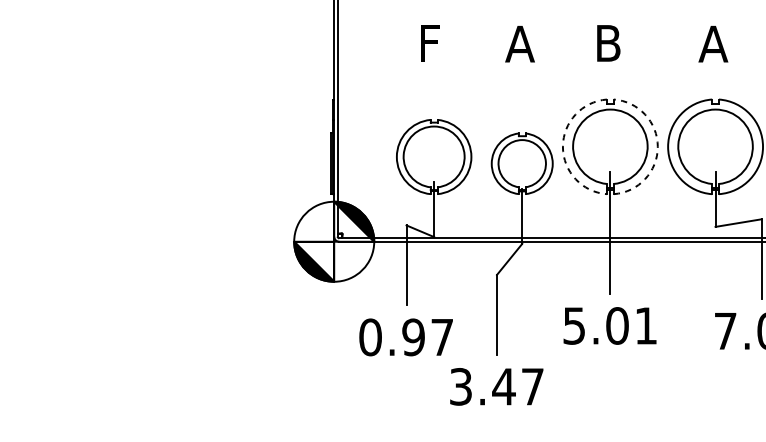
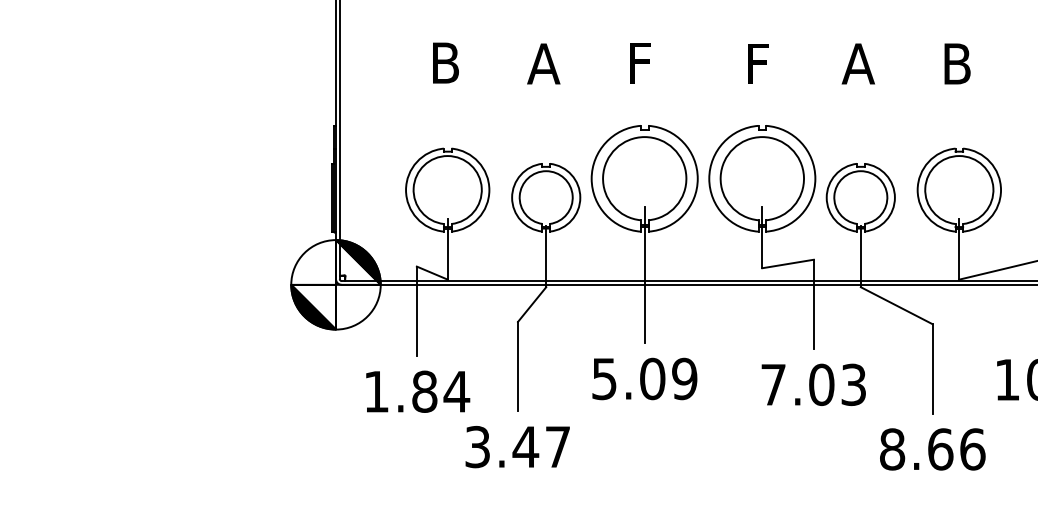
text: (432, 42) -> (445, 62), F -> B
text: (608, 42) -> (642, 62), B -> F
text: (713, 43) -> (759, 63), A -> F
arc: (562, 146) -> (591, 178), dashed -> solid
arc: (657, 146) -> (697, 178), dashed -> solid
text: (645, 325) -> (684, 378), 5.01 -> 5.09
text: (407, 337) -> (417, 391), 0.97 -> 1.84

